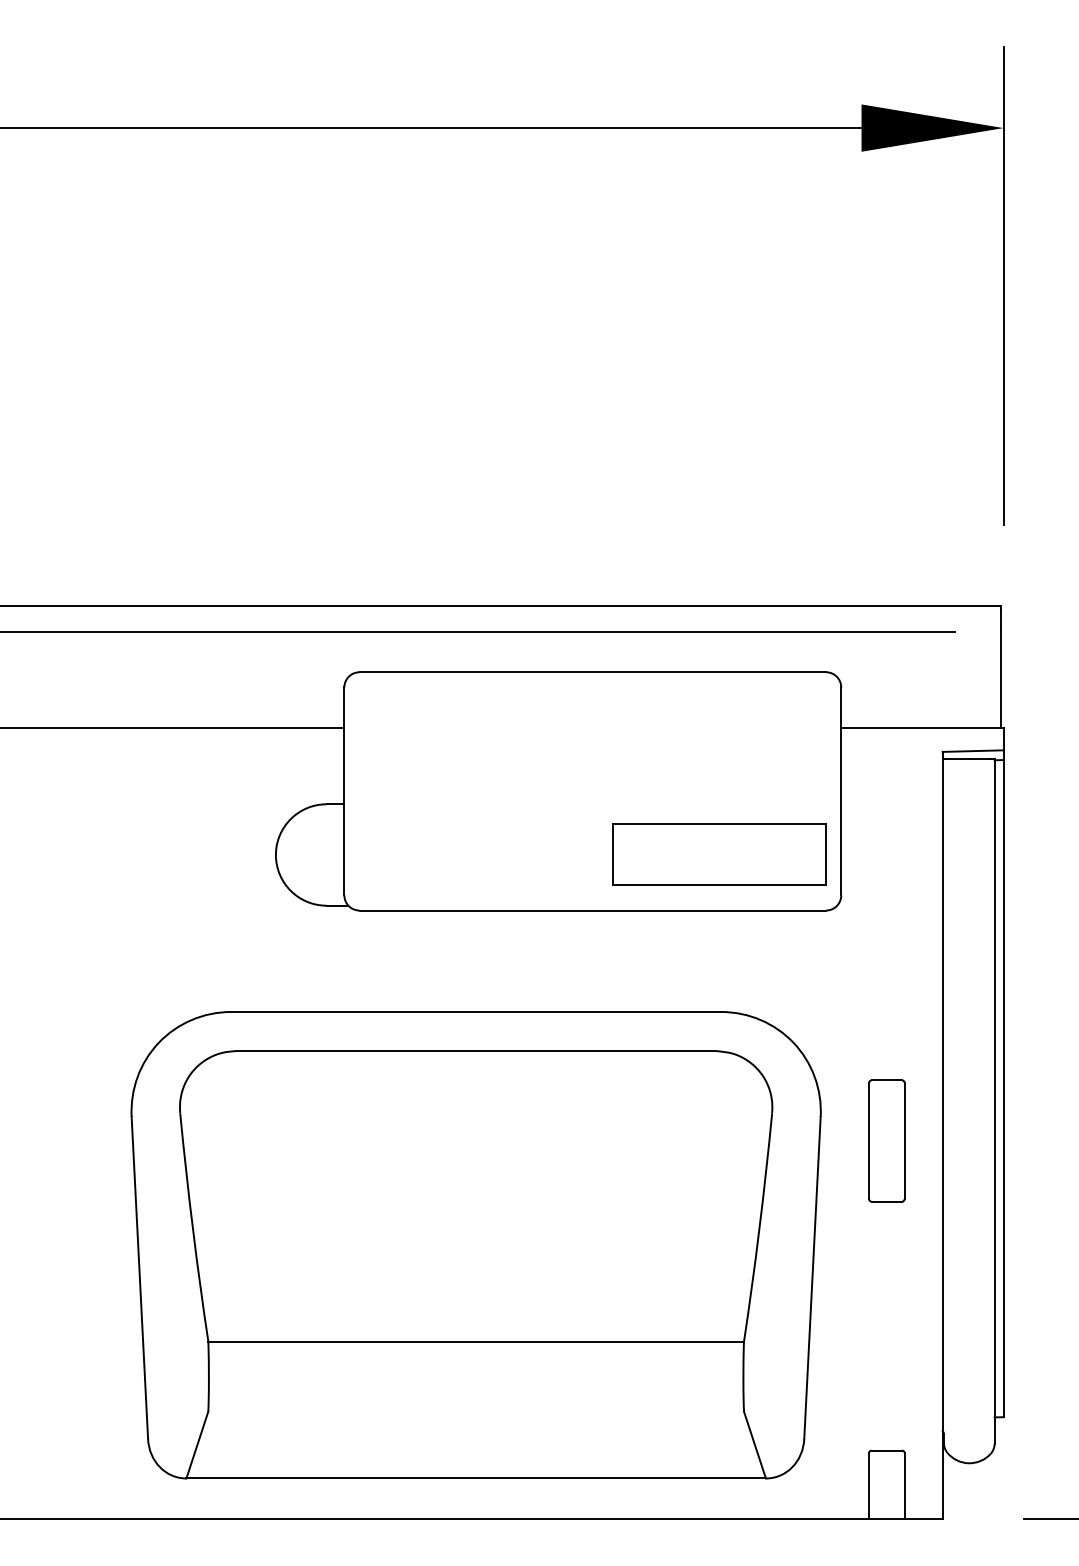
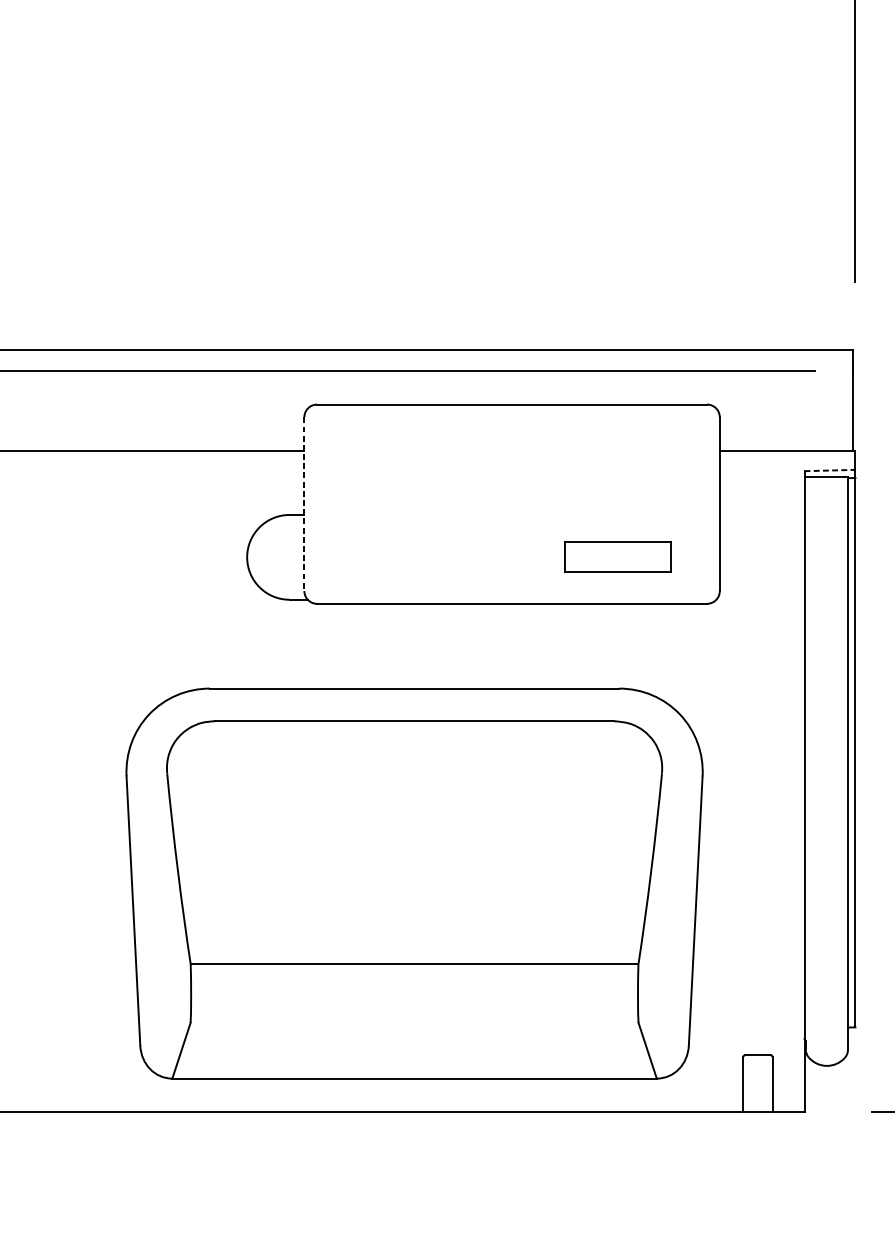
line: (973, 751) -> (830, 470), solid -> dashed
line: (344, 791) -> (304, 504), solid -> dashed
part: (719, 854) -> (618, 556), size x0.6
part: (886, 1140) -> (757, 796), removed

